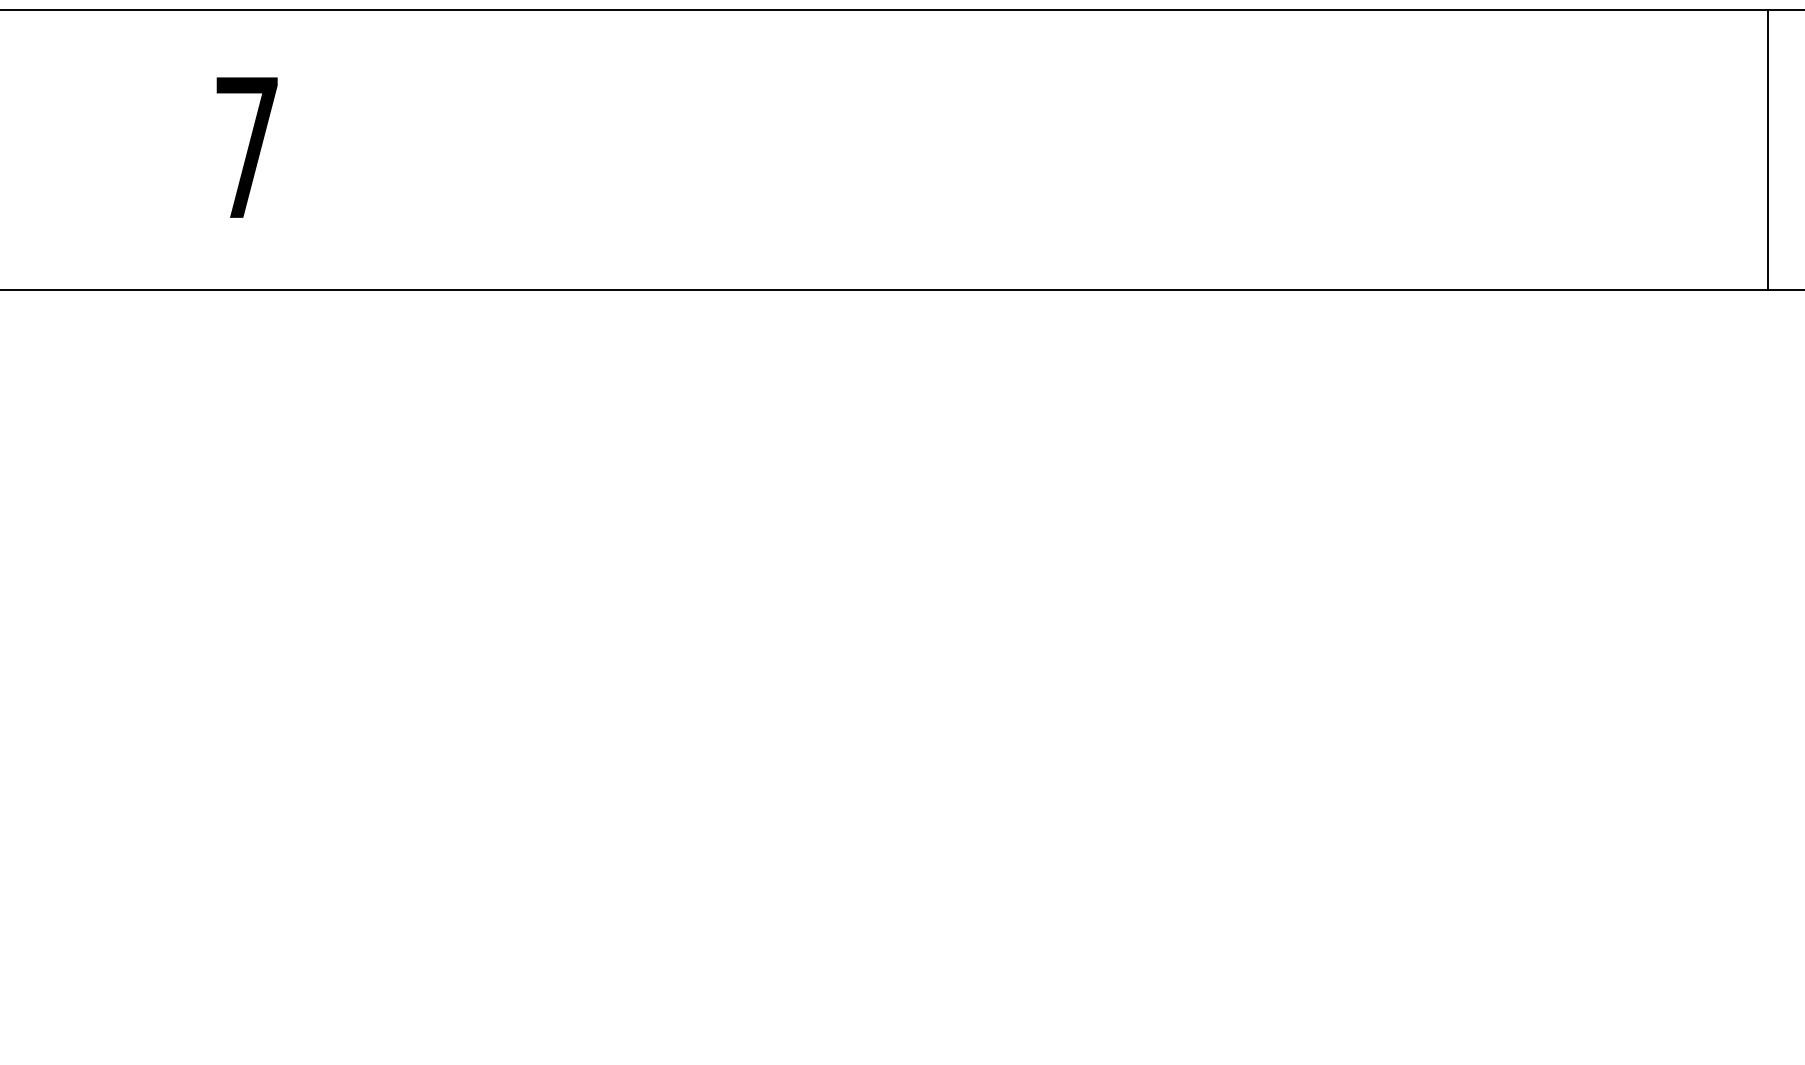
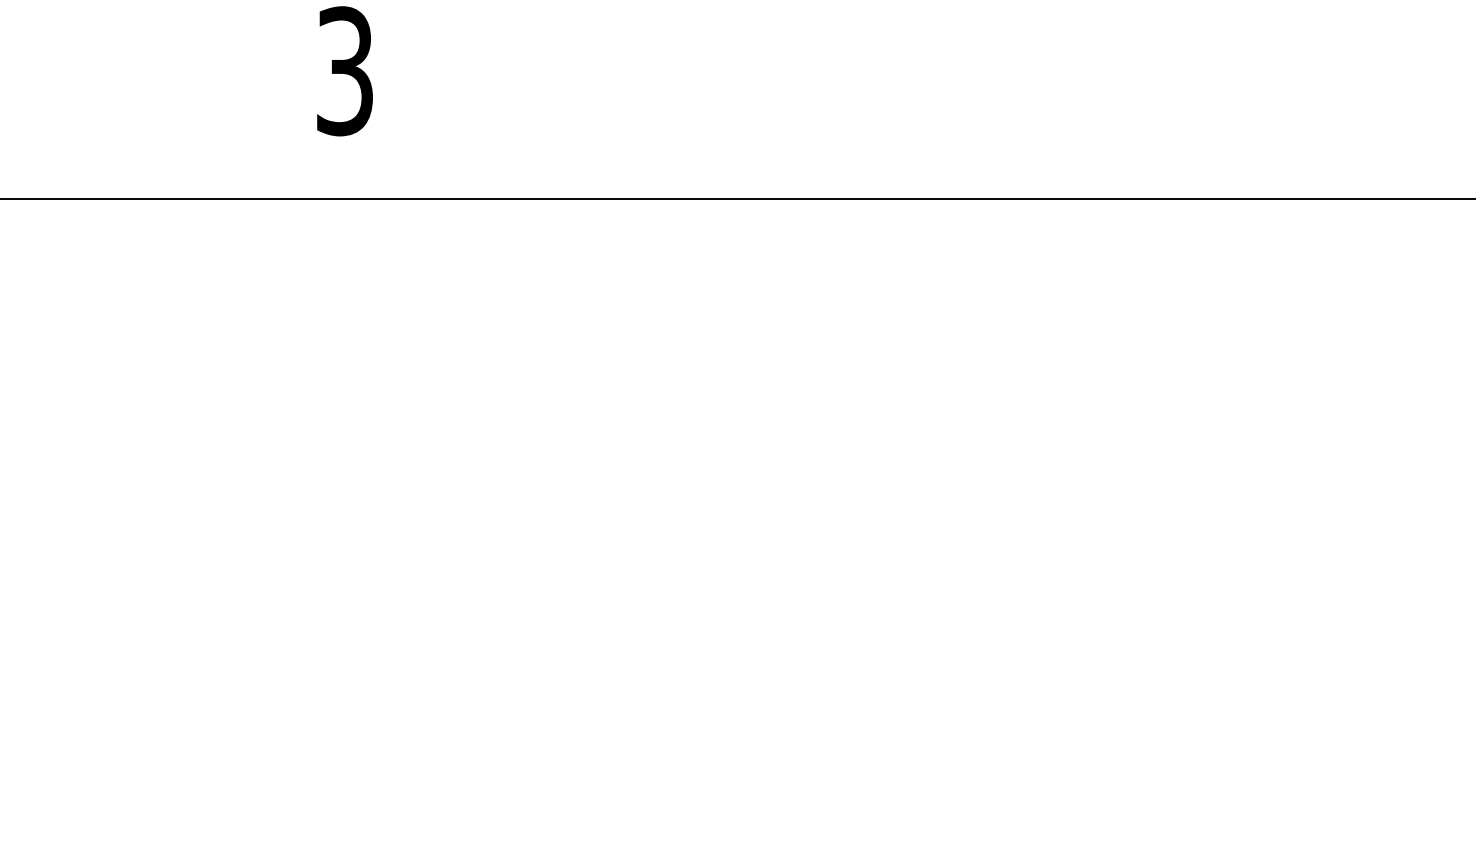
text: (247, 147) -> (345, 71), 7 -> 3

